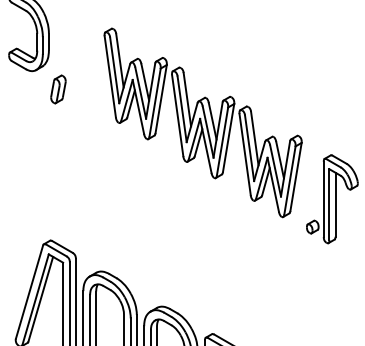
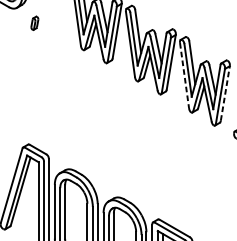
part: (58, 89) -> (34, 23), size x0.6
line: (245, 154) -> (184, 75), solid -> dashed
line: (296, 176) -> (225, 93), solid -> dashed

